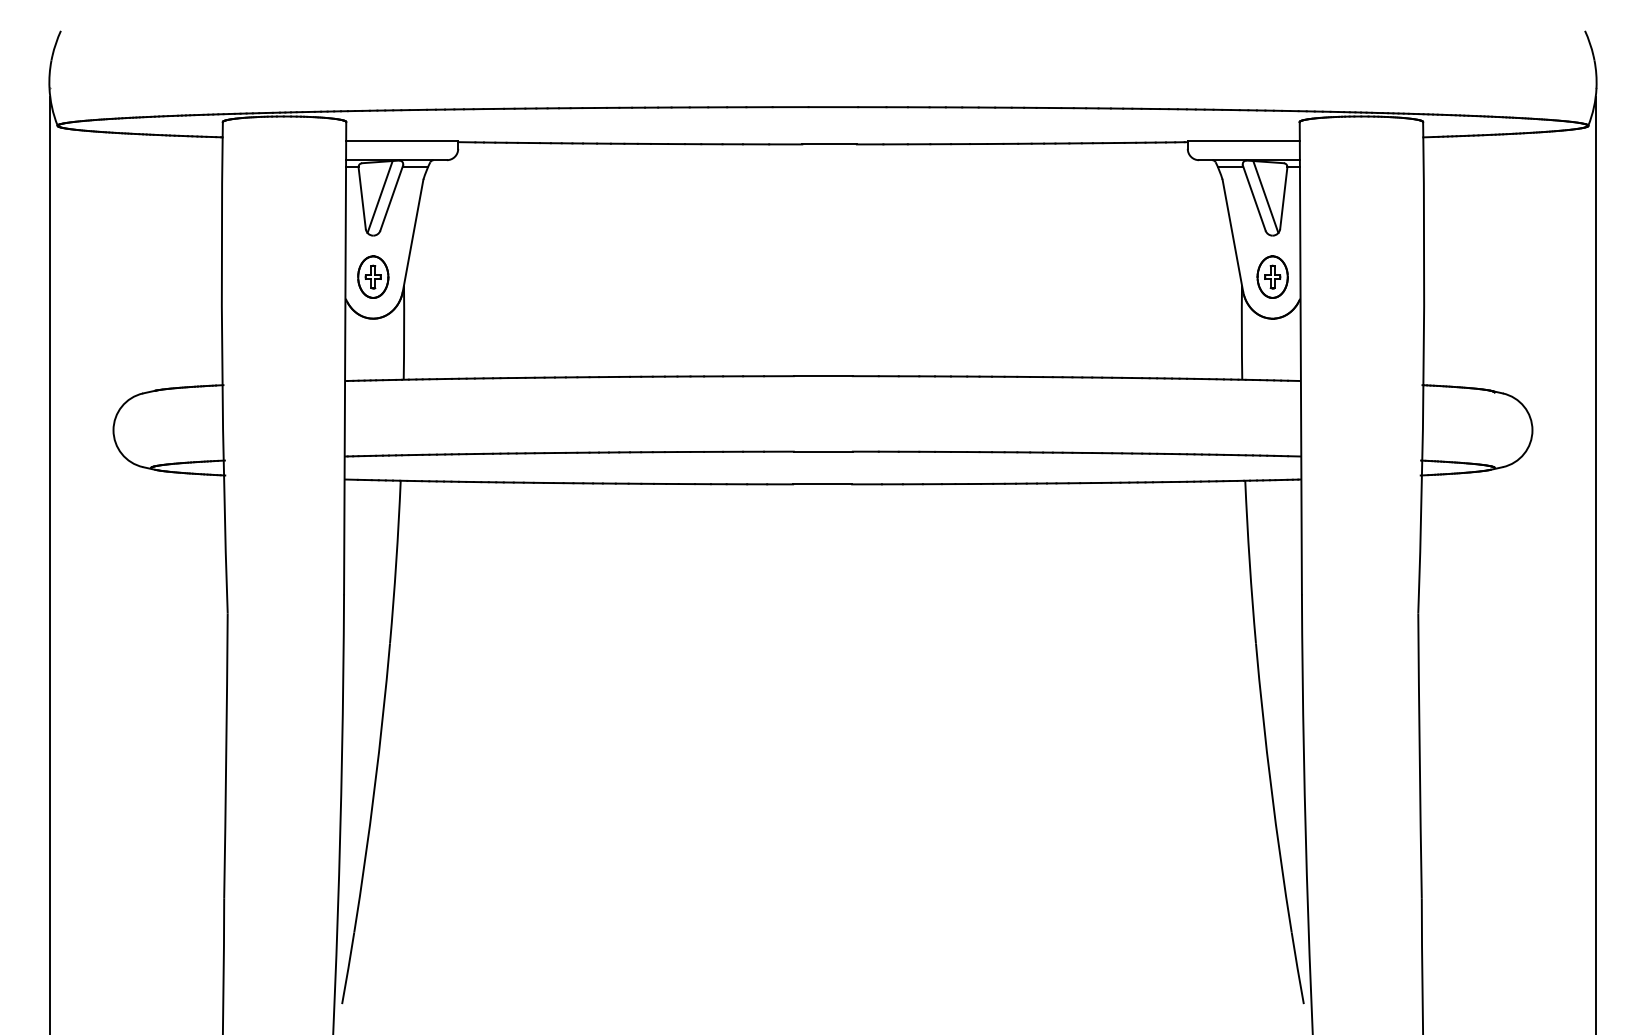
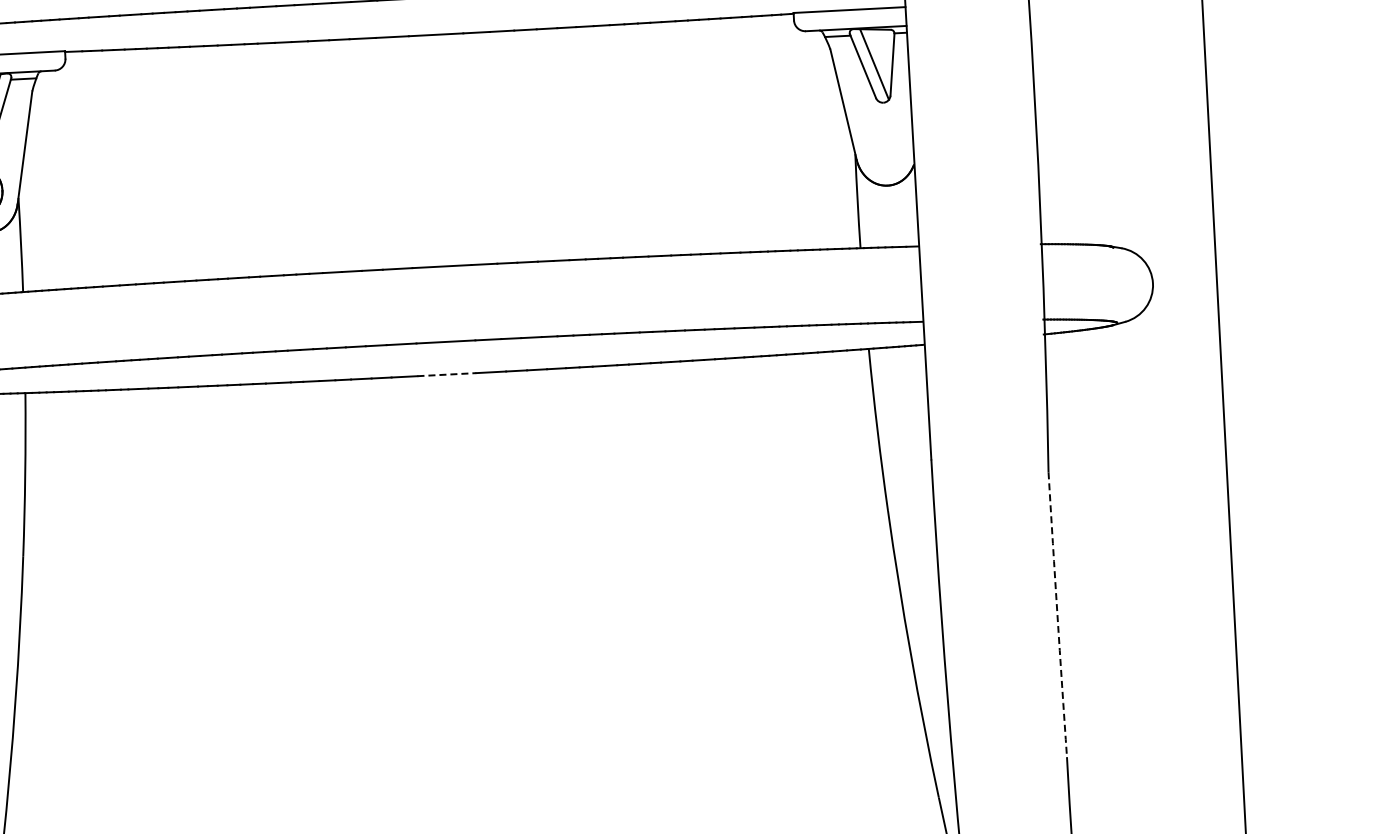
part: (1272, 276) -> (885, 143), removed
line: (822, 484) -> (446, 374), solid -> dashed
arc: (1419, 756) -> (1057, 615), solid -> dashed

